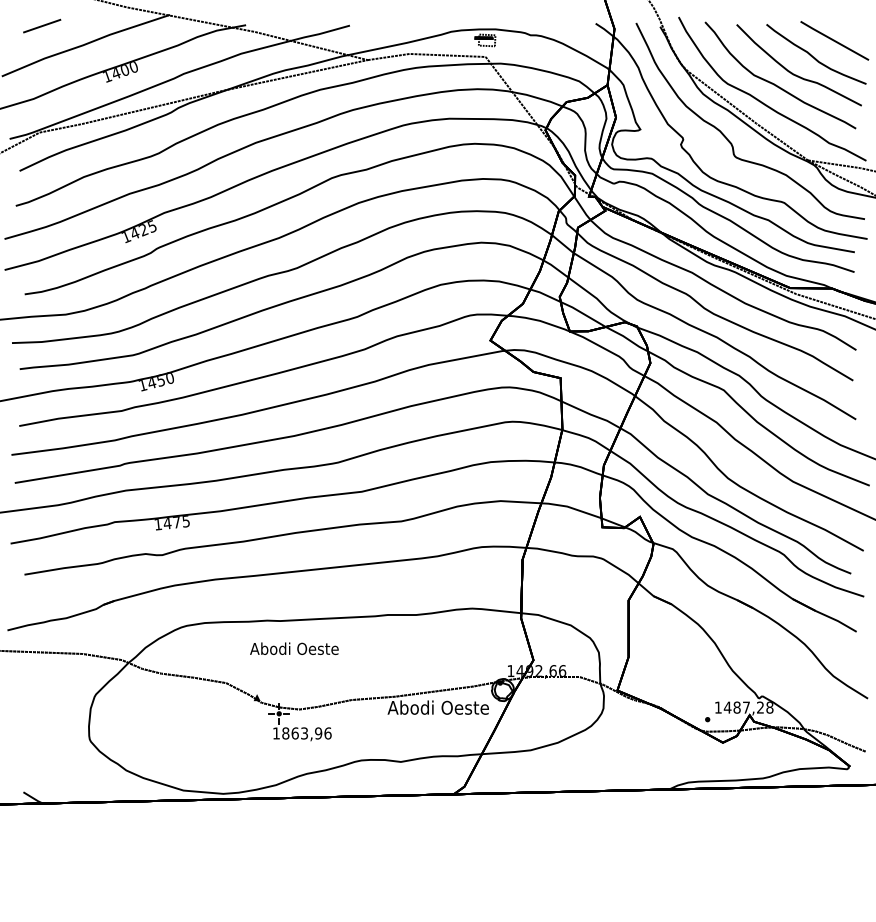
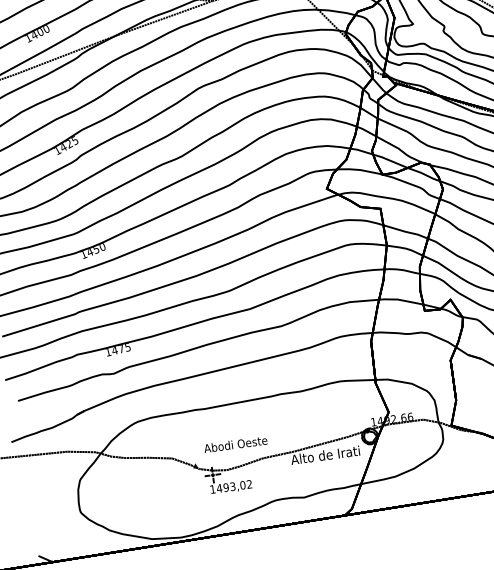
text: (294, 648) -> (235, 444), moved
text: (437, 707) -> (325, 455), Abodi Oeste -> Alto de Irati
text: (306, 733) -> (234, 486), 1863,96 -> 1493,02

